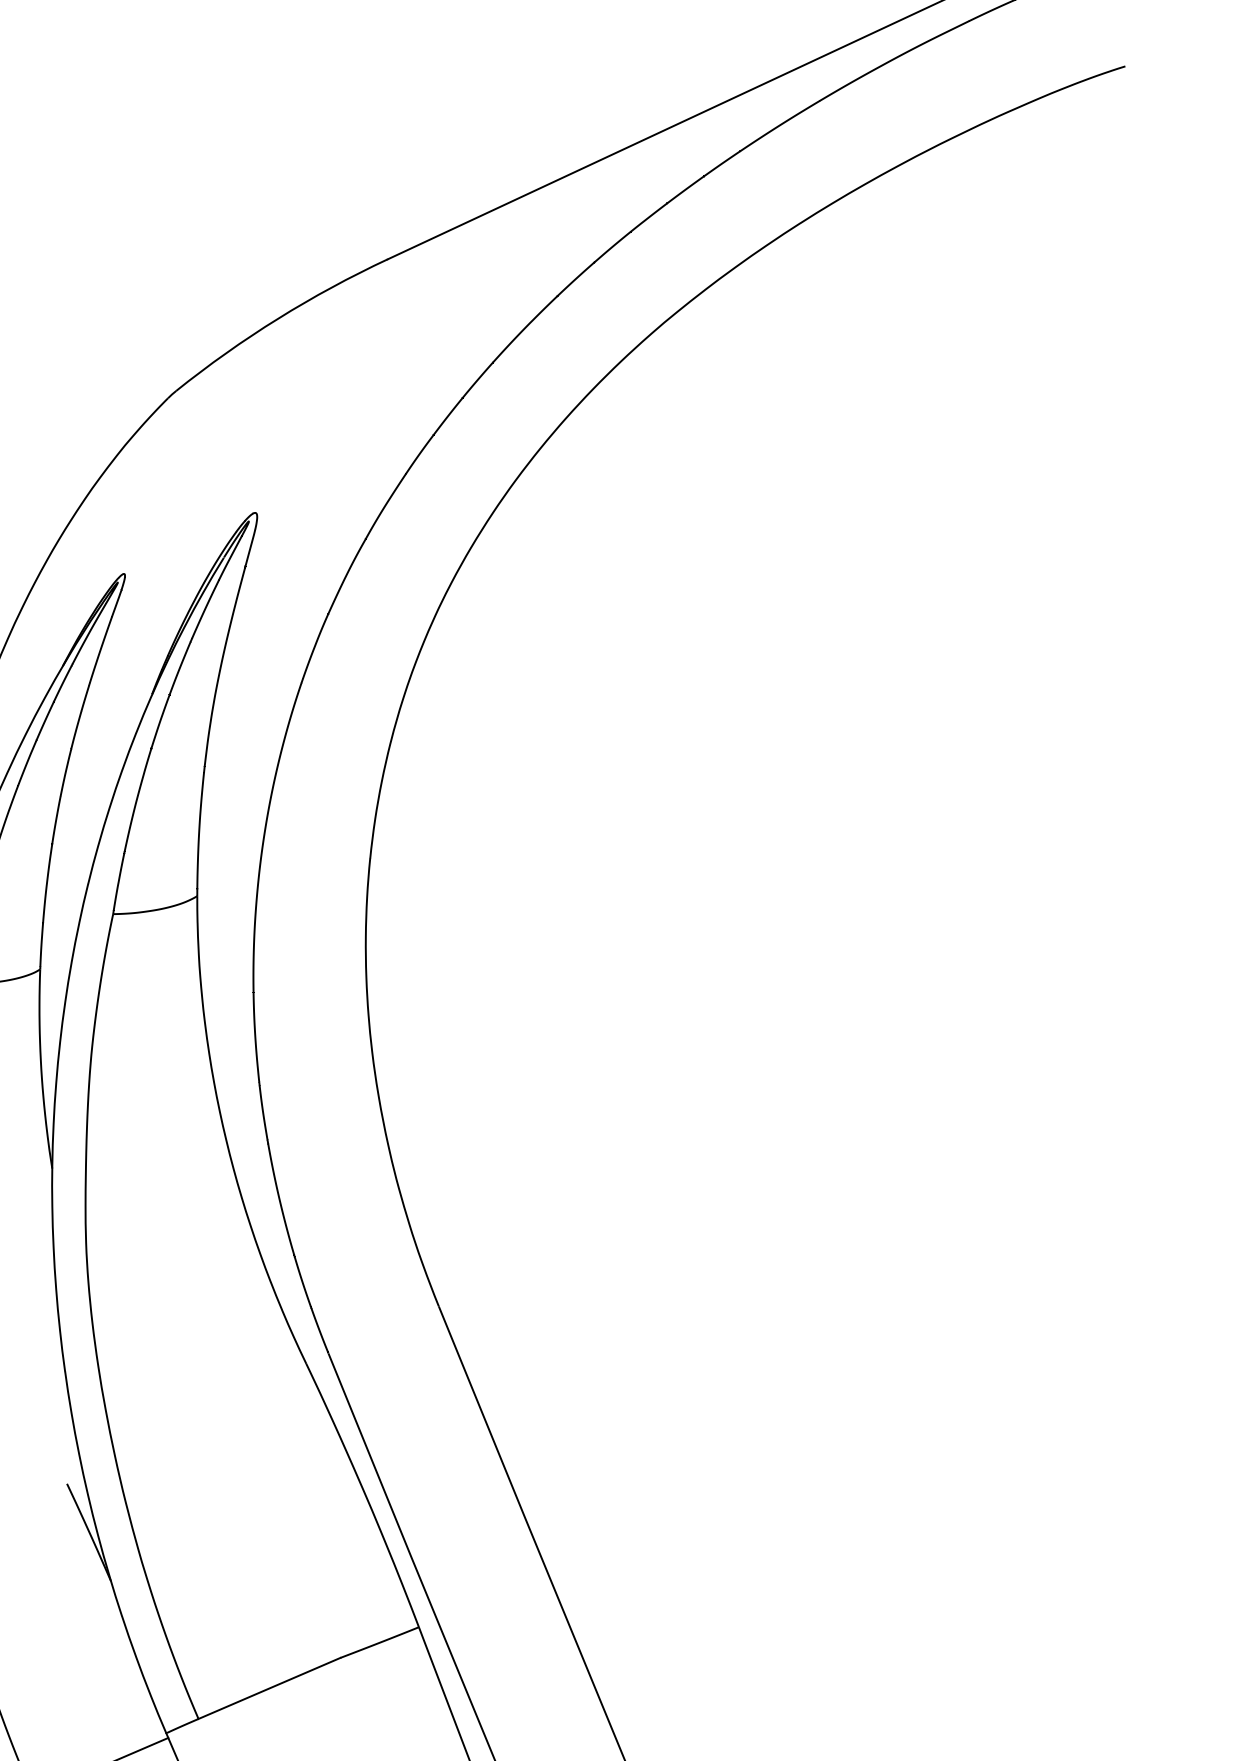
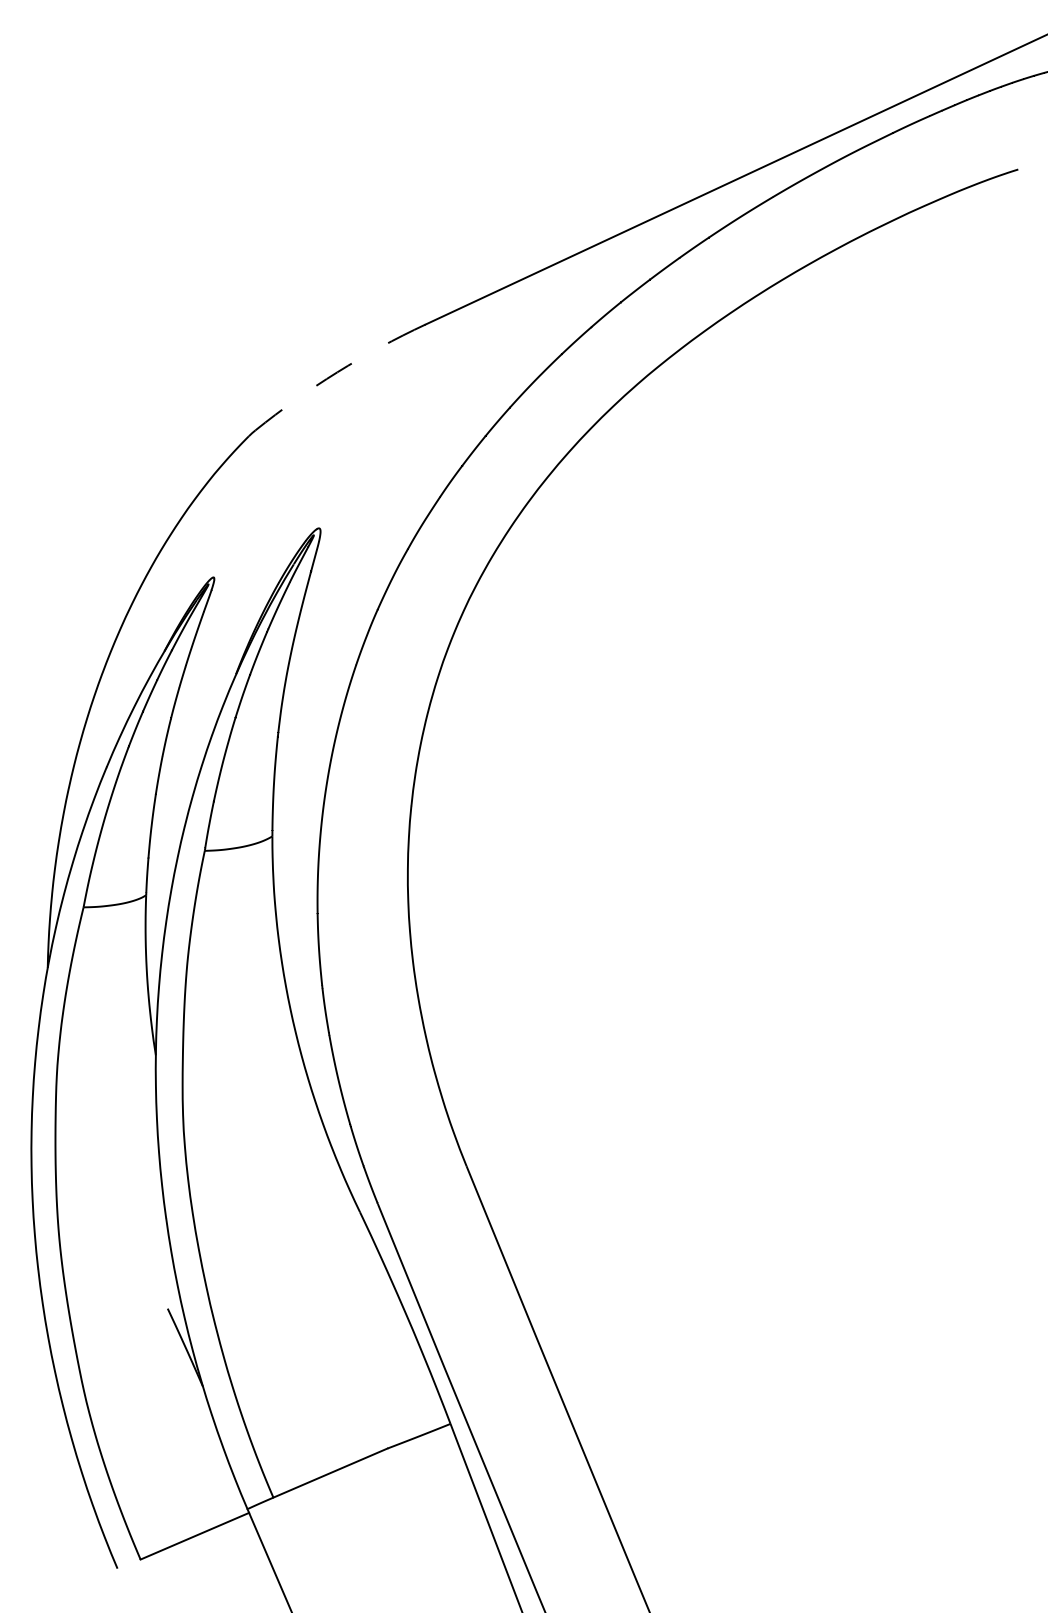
arc: (278, 318) -> (337, 372), solid -> dashed

